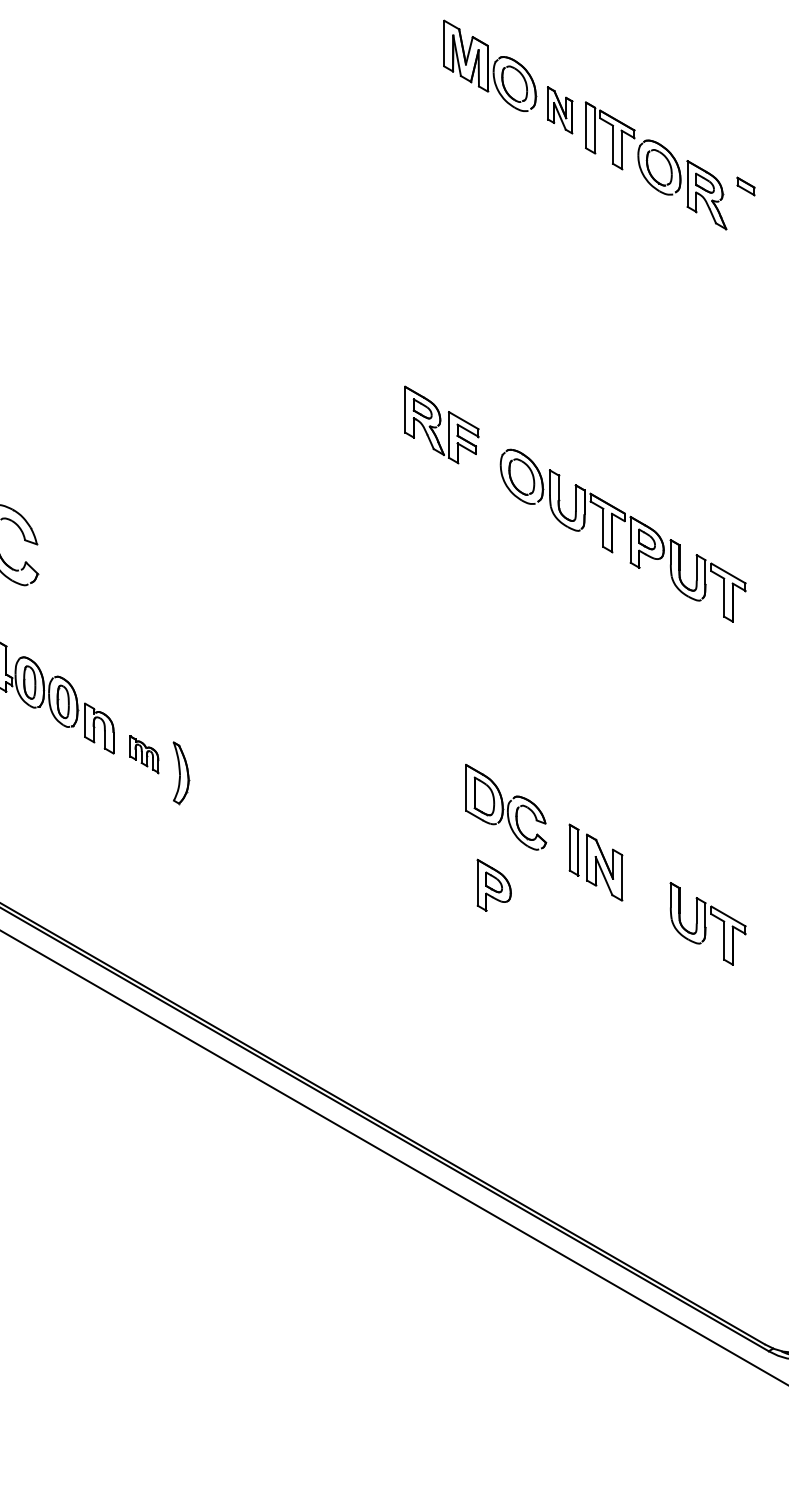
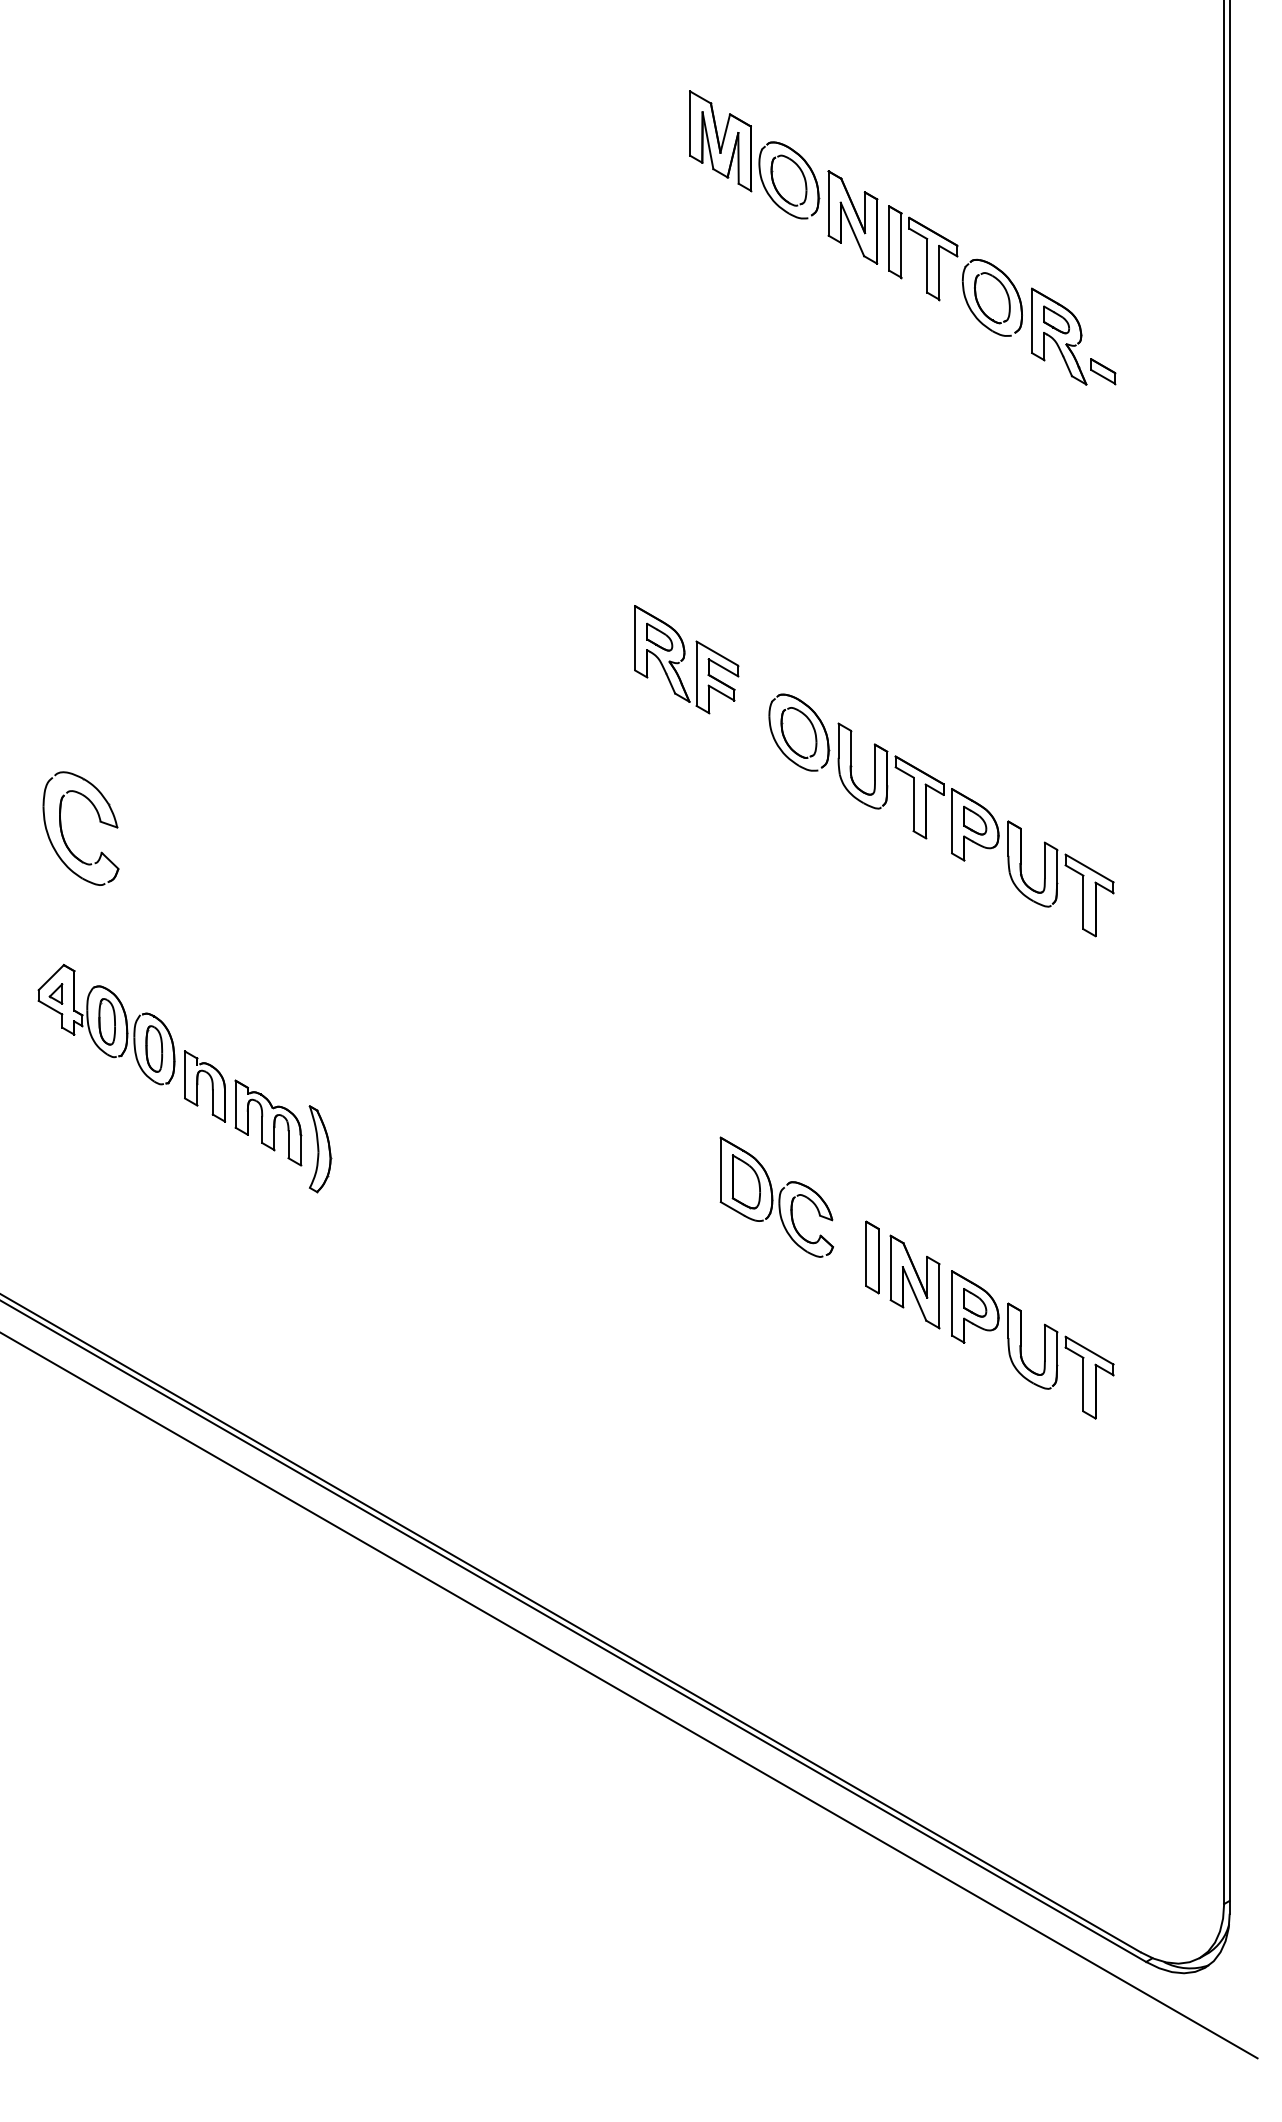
part: (559, 110) -> (852, 217), size x1.43
part: (746, 186) -> (1103, 371), moved
part: (144, 754) -> (268, 1122), size x1.67
part: (494, 885) -> (975, 1306), moved

